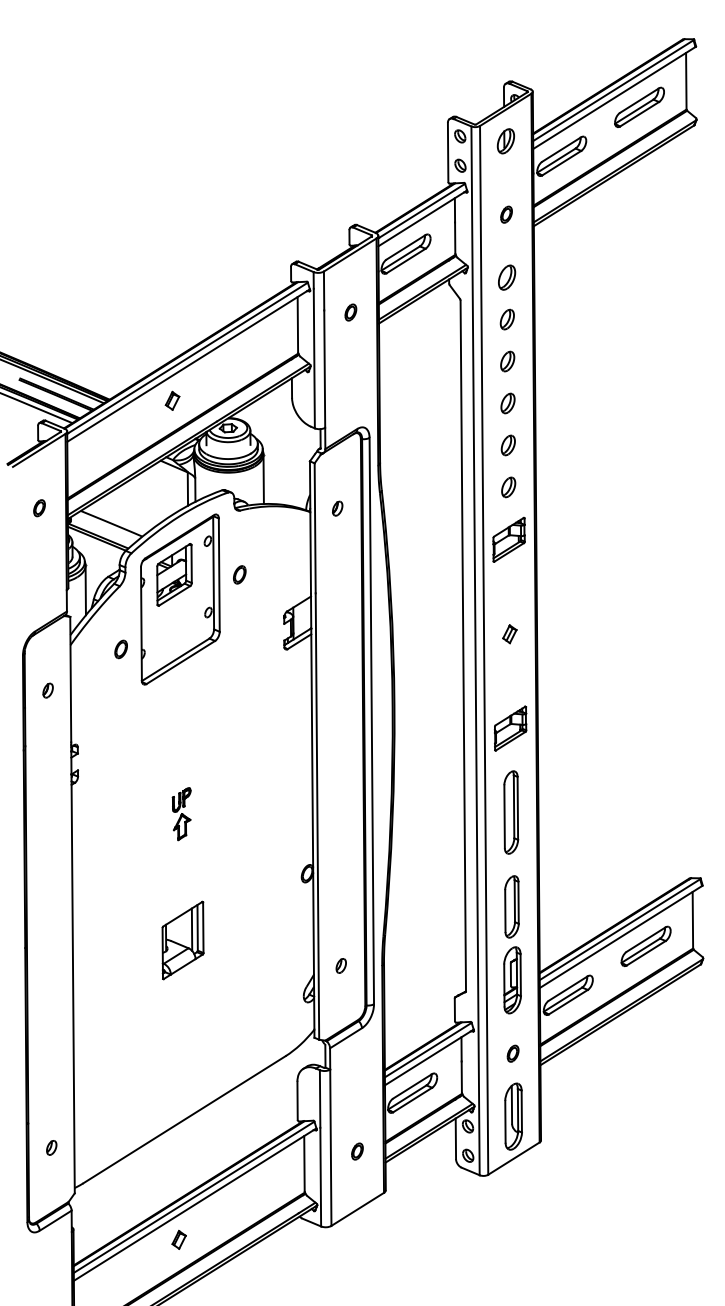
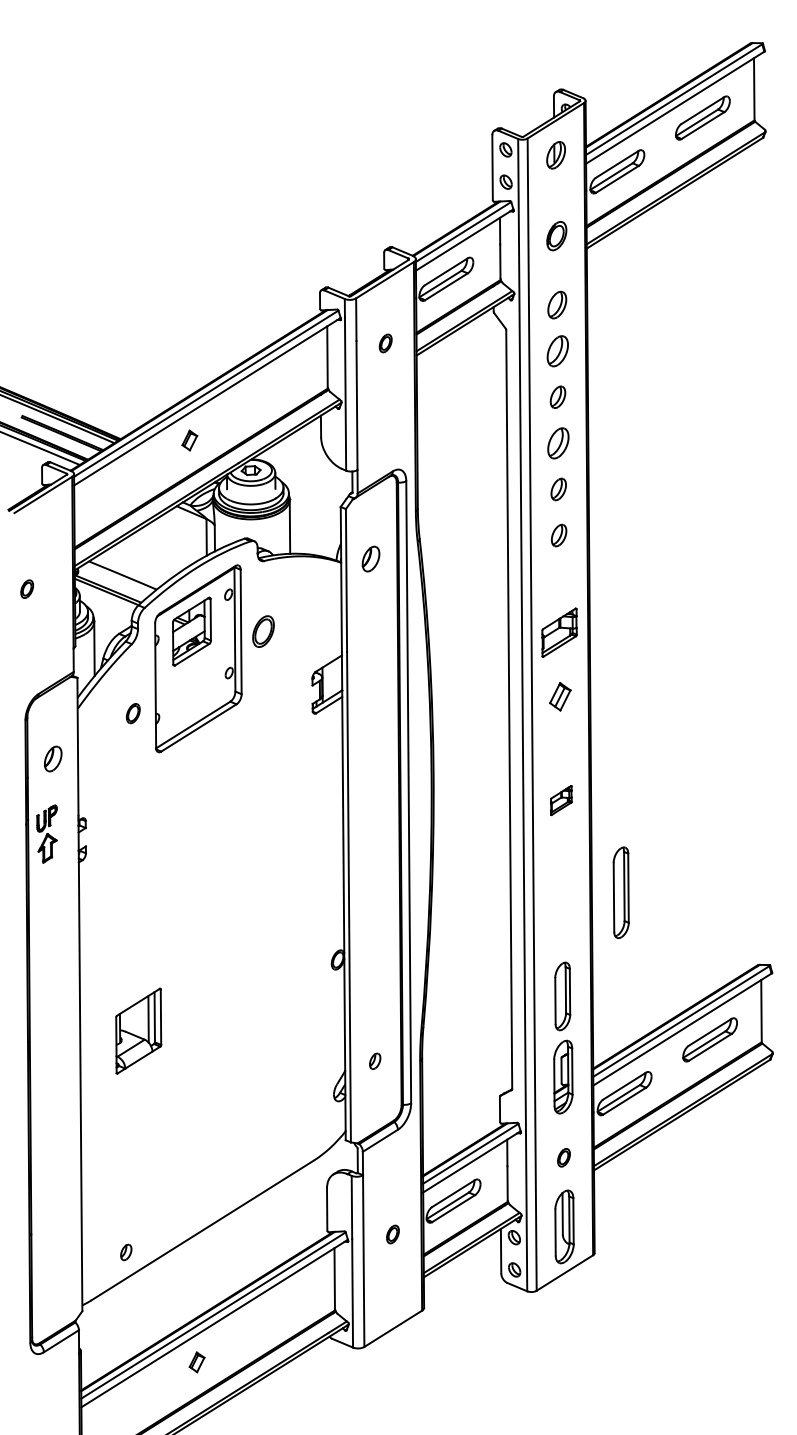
part: (506, 214) -> (556, 235), size x1.6
part: (506, 319) -> (556, 351), size x1.4
part: (507, 403) -> (557, 443), size x1.4
part: (39, 508) -> (27, 589), moved
part: (337, 508) -> (371, 558), size x1.6
part: (508, 539) -> (558, 632), moved
part: (239, 574) -> (263, 631), size x1.6
part: (509, 634) -> (560, 697), size x1.4
part: (47, 690) -> (52, 758), size x1.6
part: (510, 728) -> (561, 800), size x0.6
part: (511, 812) -> (621, 892), moved
part: (181, 814) -> (46, 834), moved
part: (182, 940) -> (138, 1031), moved
part: (51, 1147) -> (126, 1252), moved
part: (357, 1151) -> (393, 1234), moved

